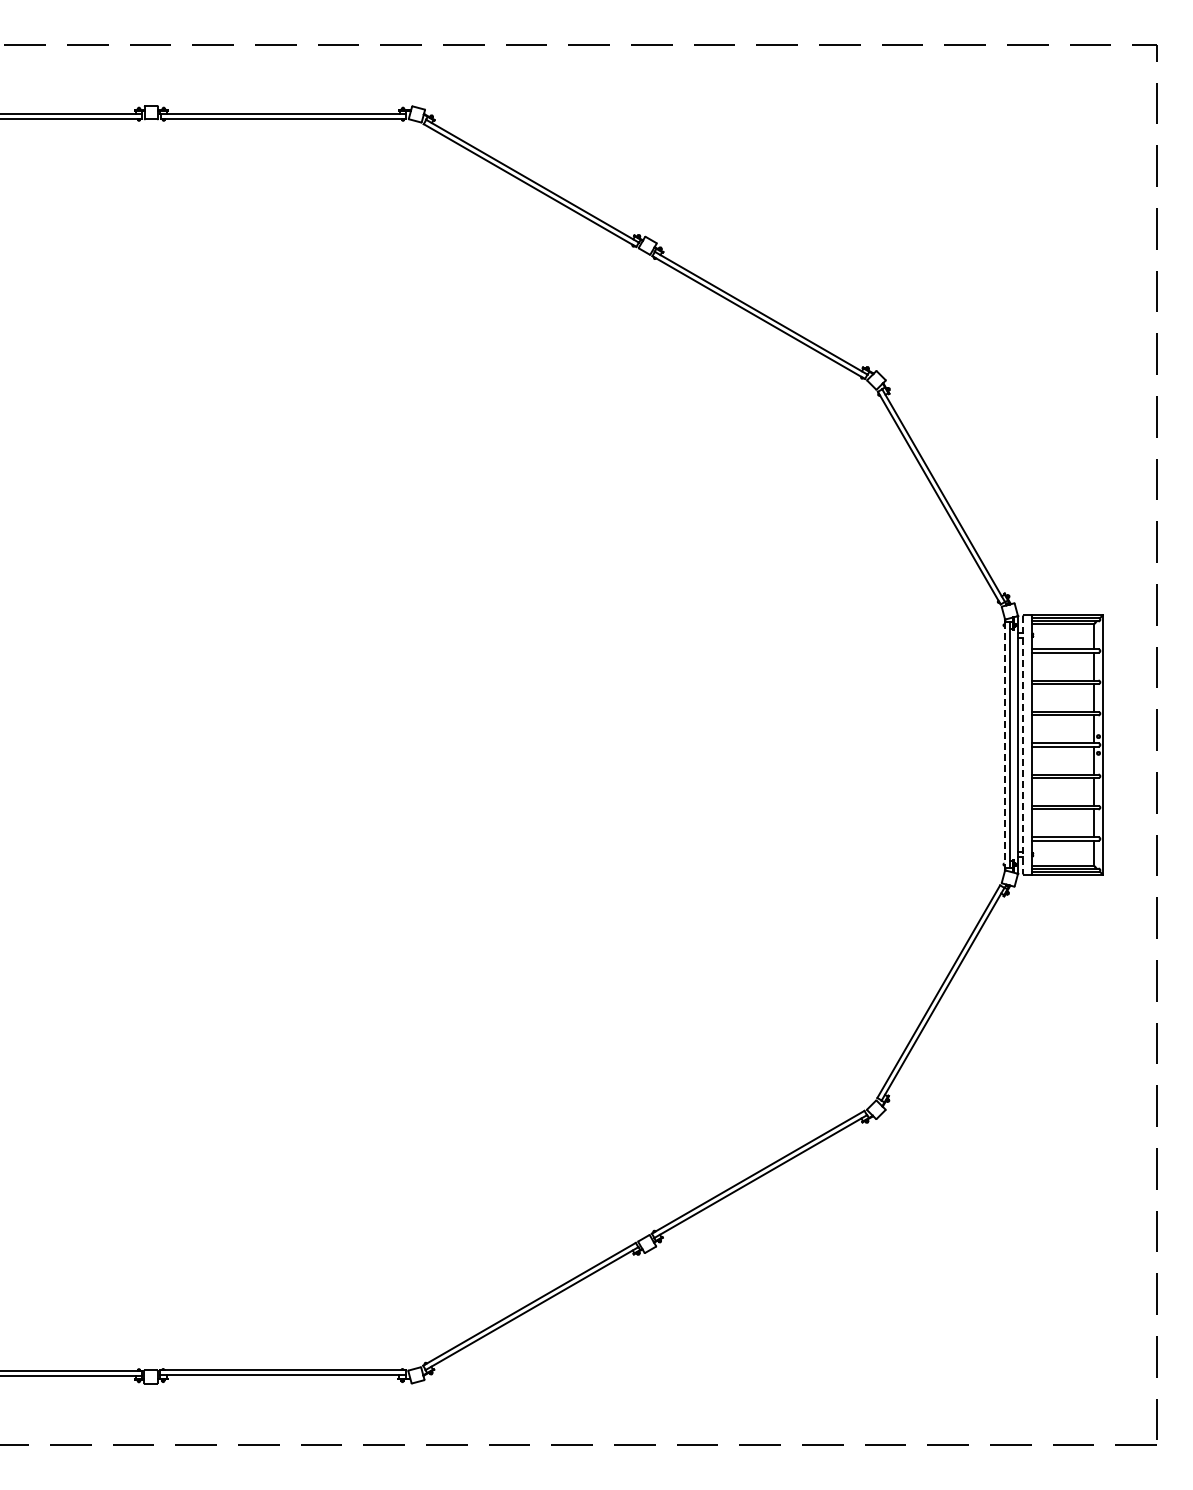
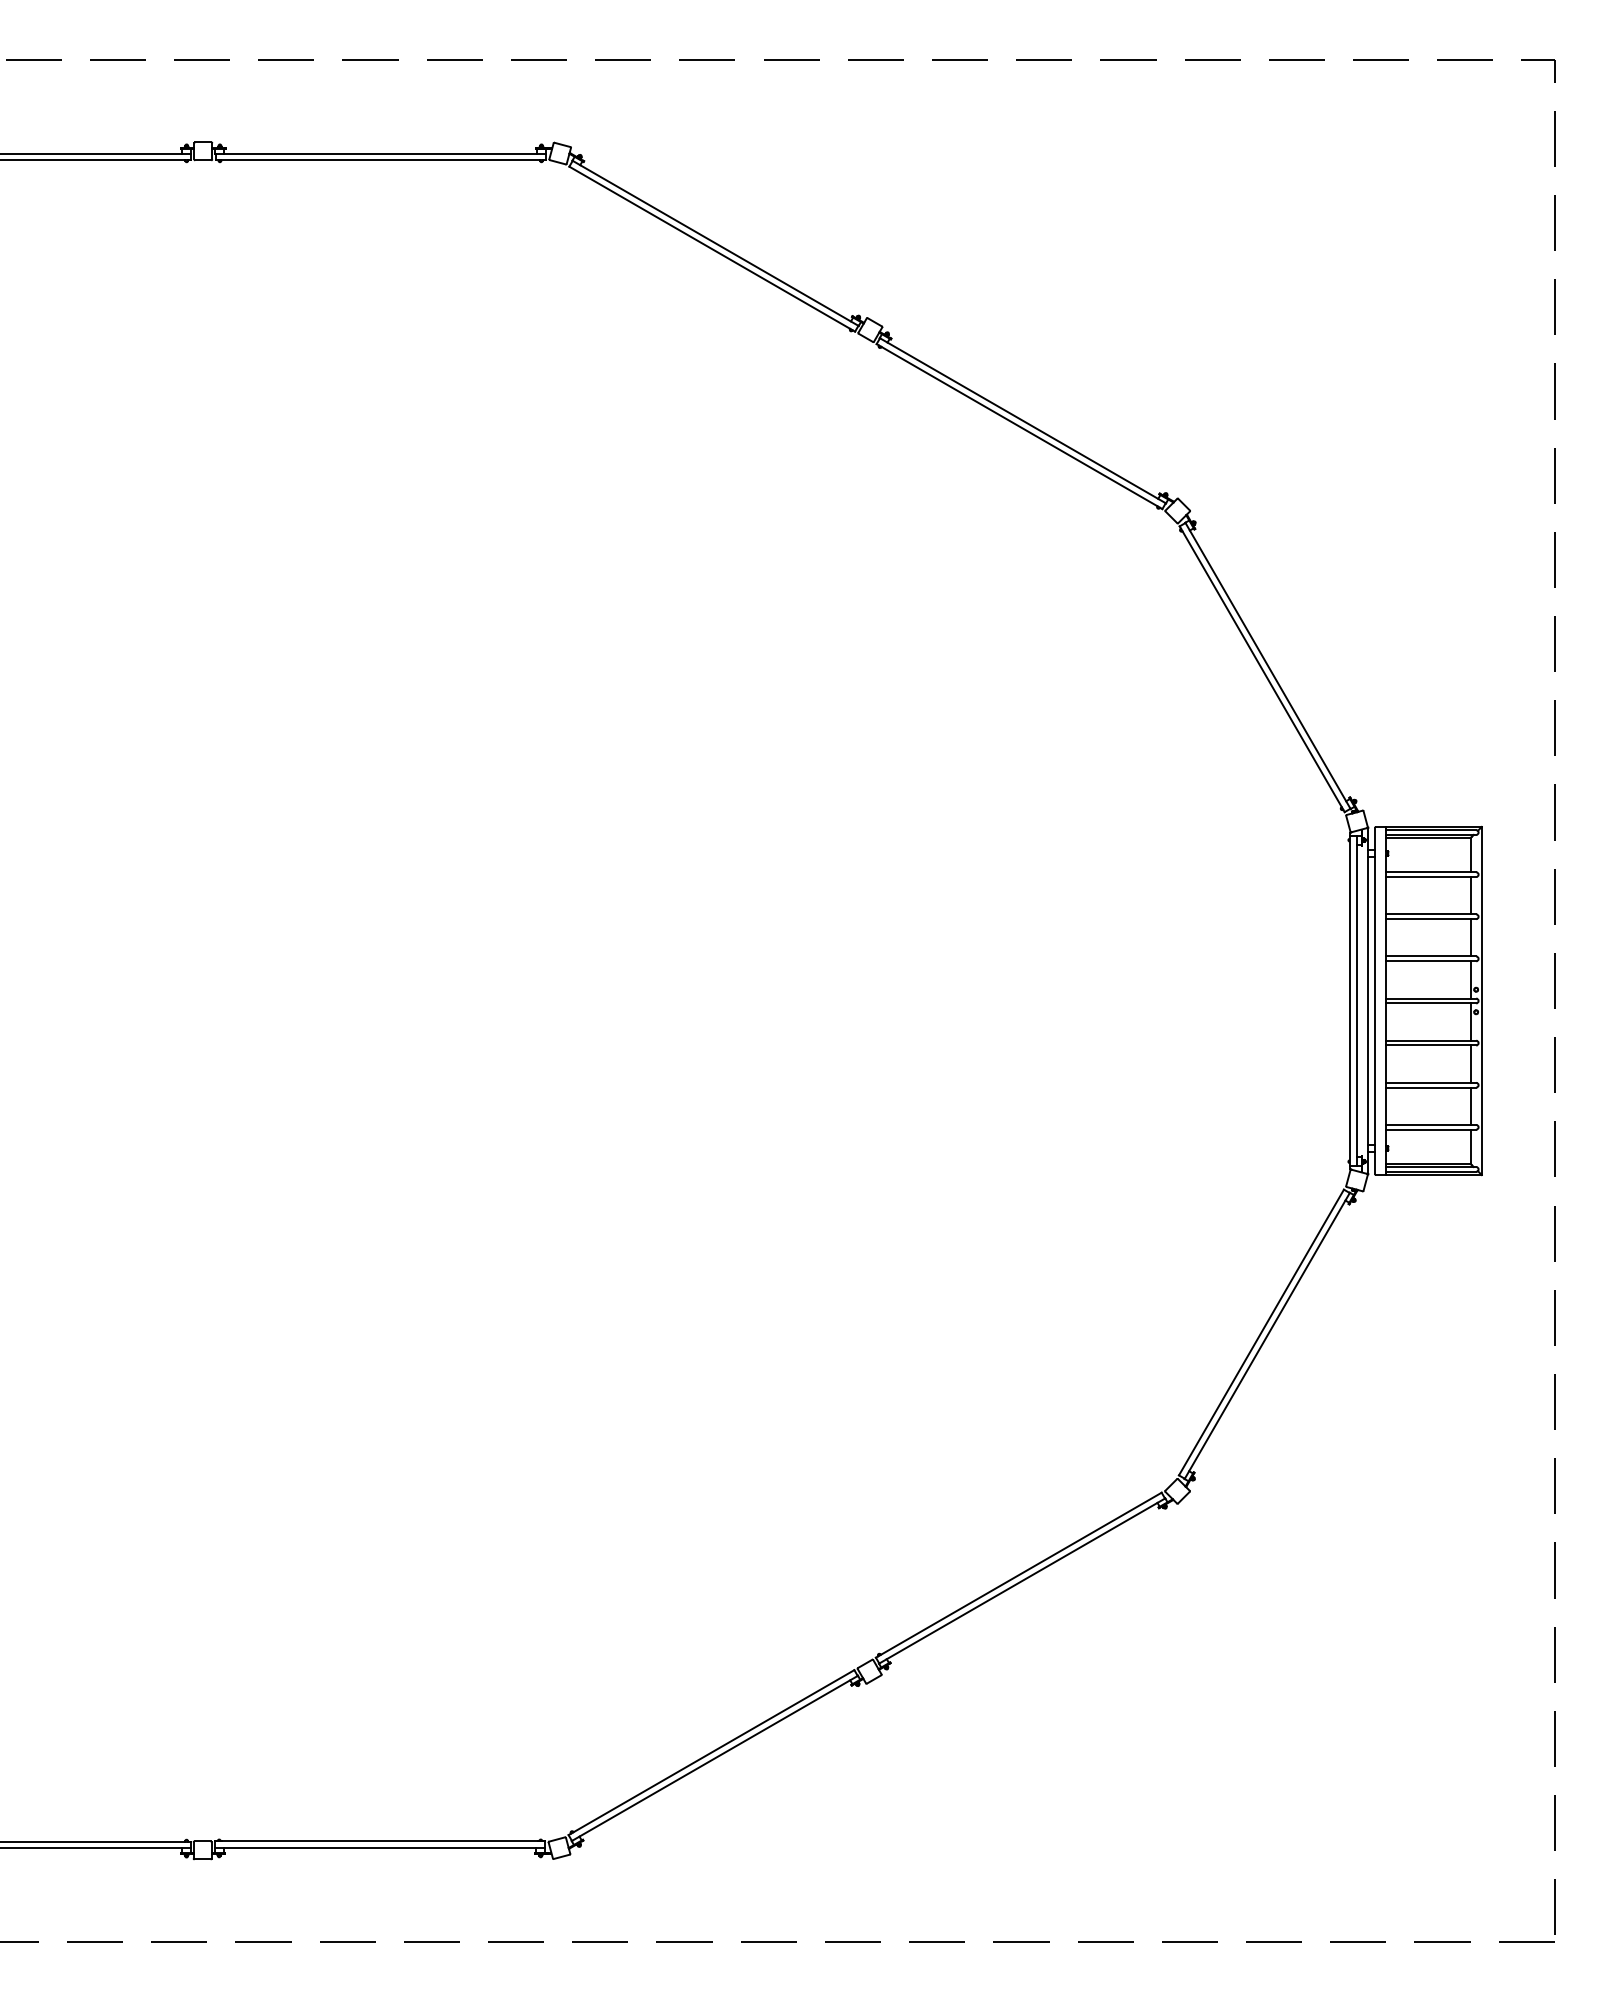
line: (1004, 744) -> (1349, 1000), dashed -> solid
line: (1023, 745) -> (1375, 1001), dashed -> solid

